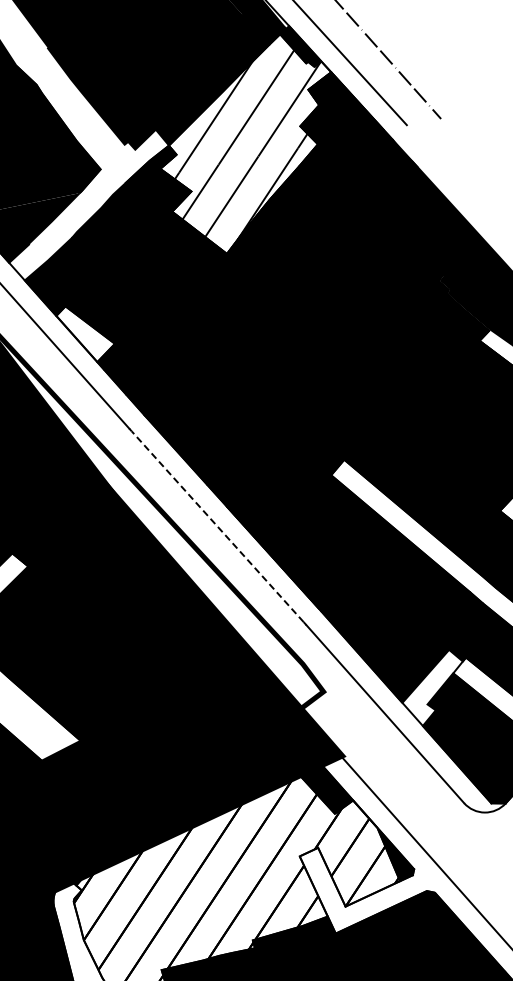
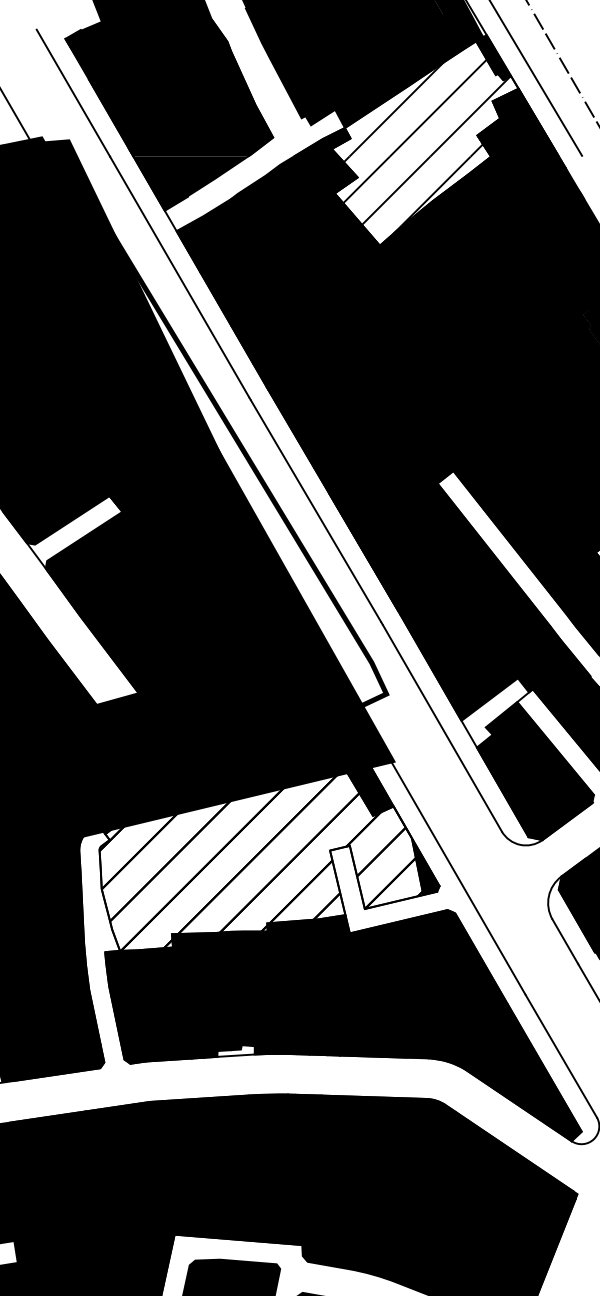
fill: (86, 332) -> (226, 294), added
line: (217, 526) -> (315, 510), dashed -> solid

